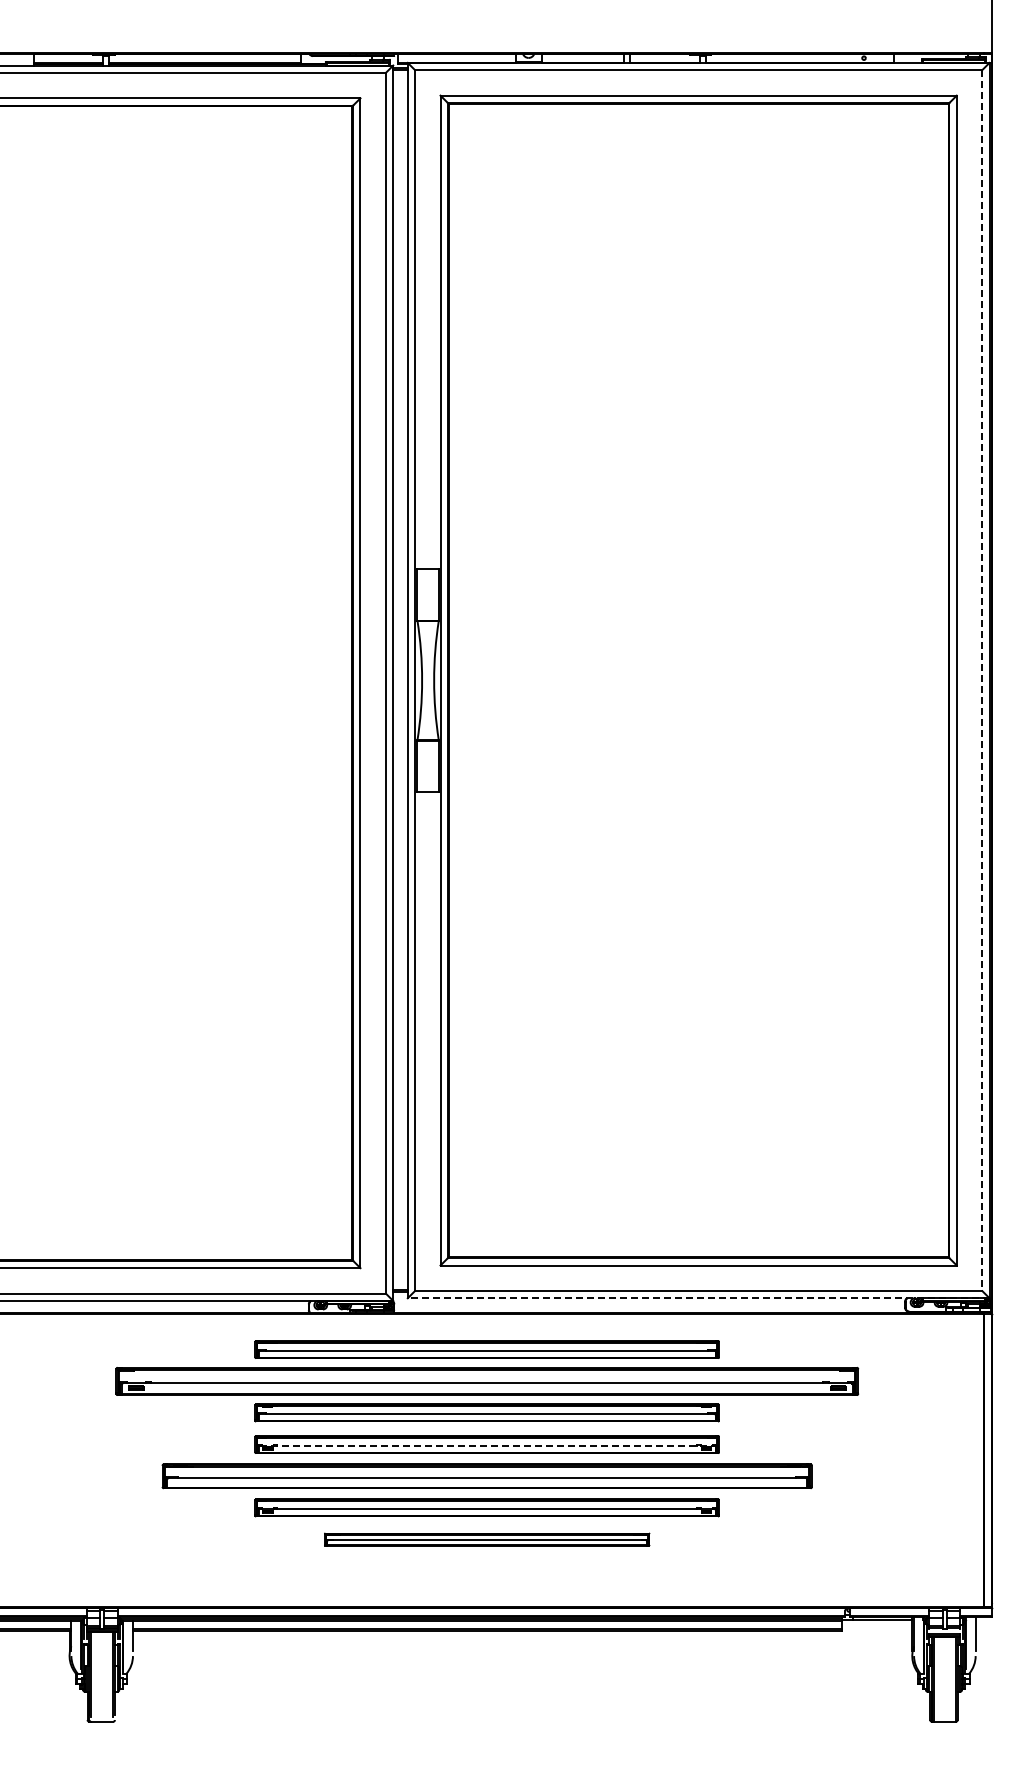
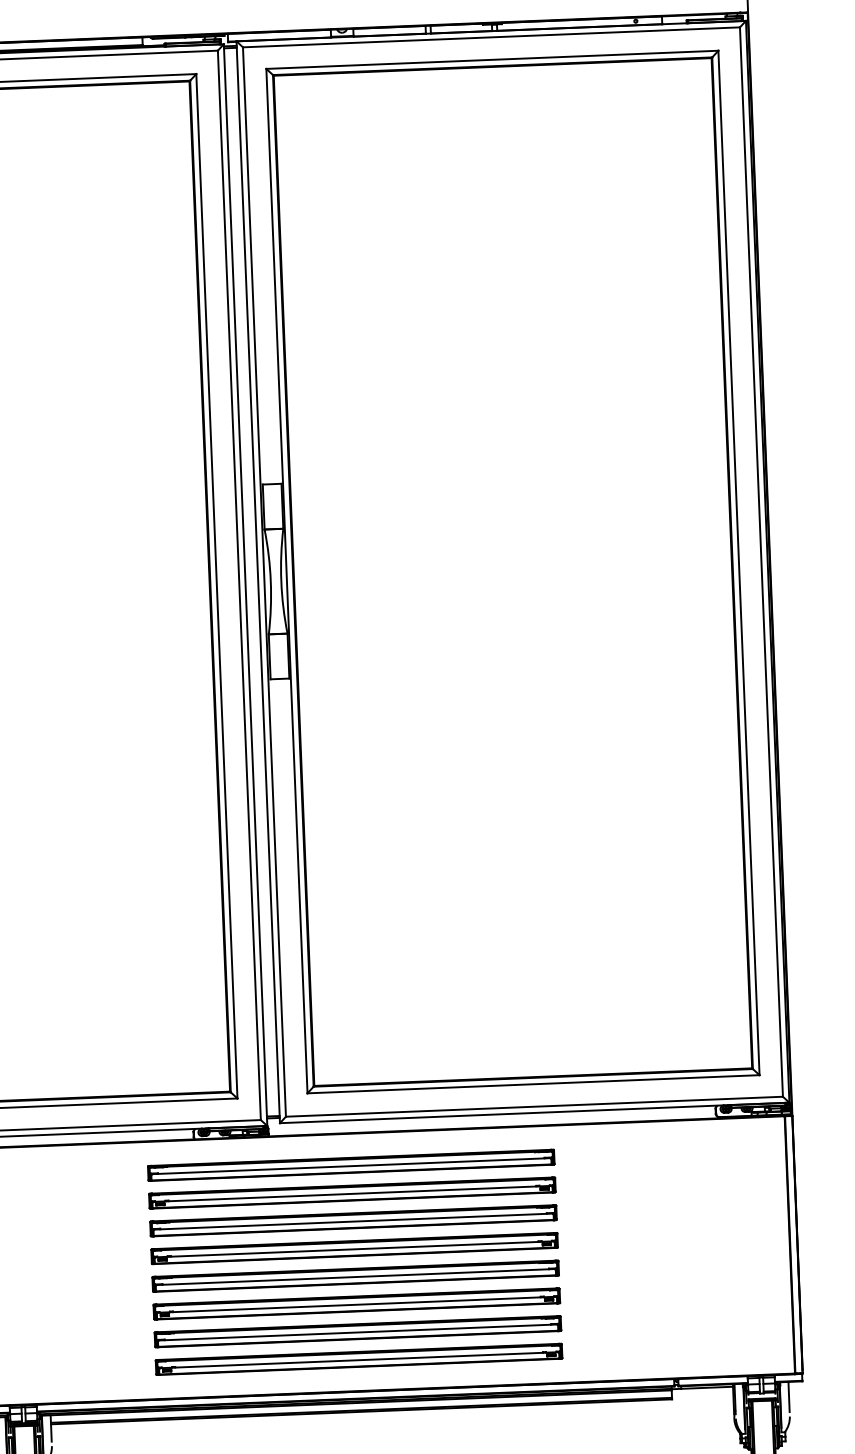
line: (982, 680) -> (761, 561), dashed -> solid
line: (698, 1298) -> (534, 1113), dashed -> solid
part: (486, 1380) -> (351, 1192), size x0.62
line: (487, 1445) -> (354, 1249), dashed -> solid
part: (486, 1475) -> (355, 1275), size x0.71
part: (486, 1539) -> (357, 1331), size x1.43
part: (486, 1570) -> (358, 1358), added

